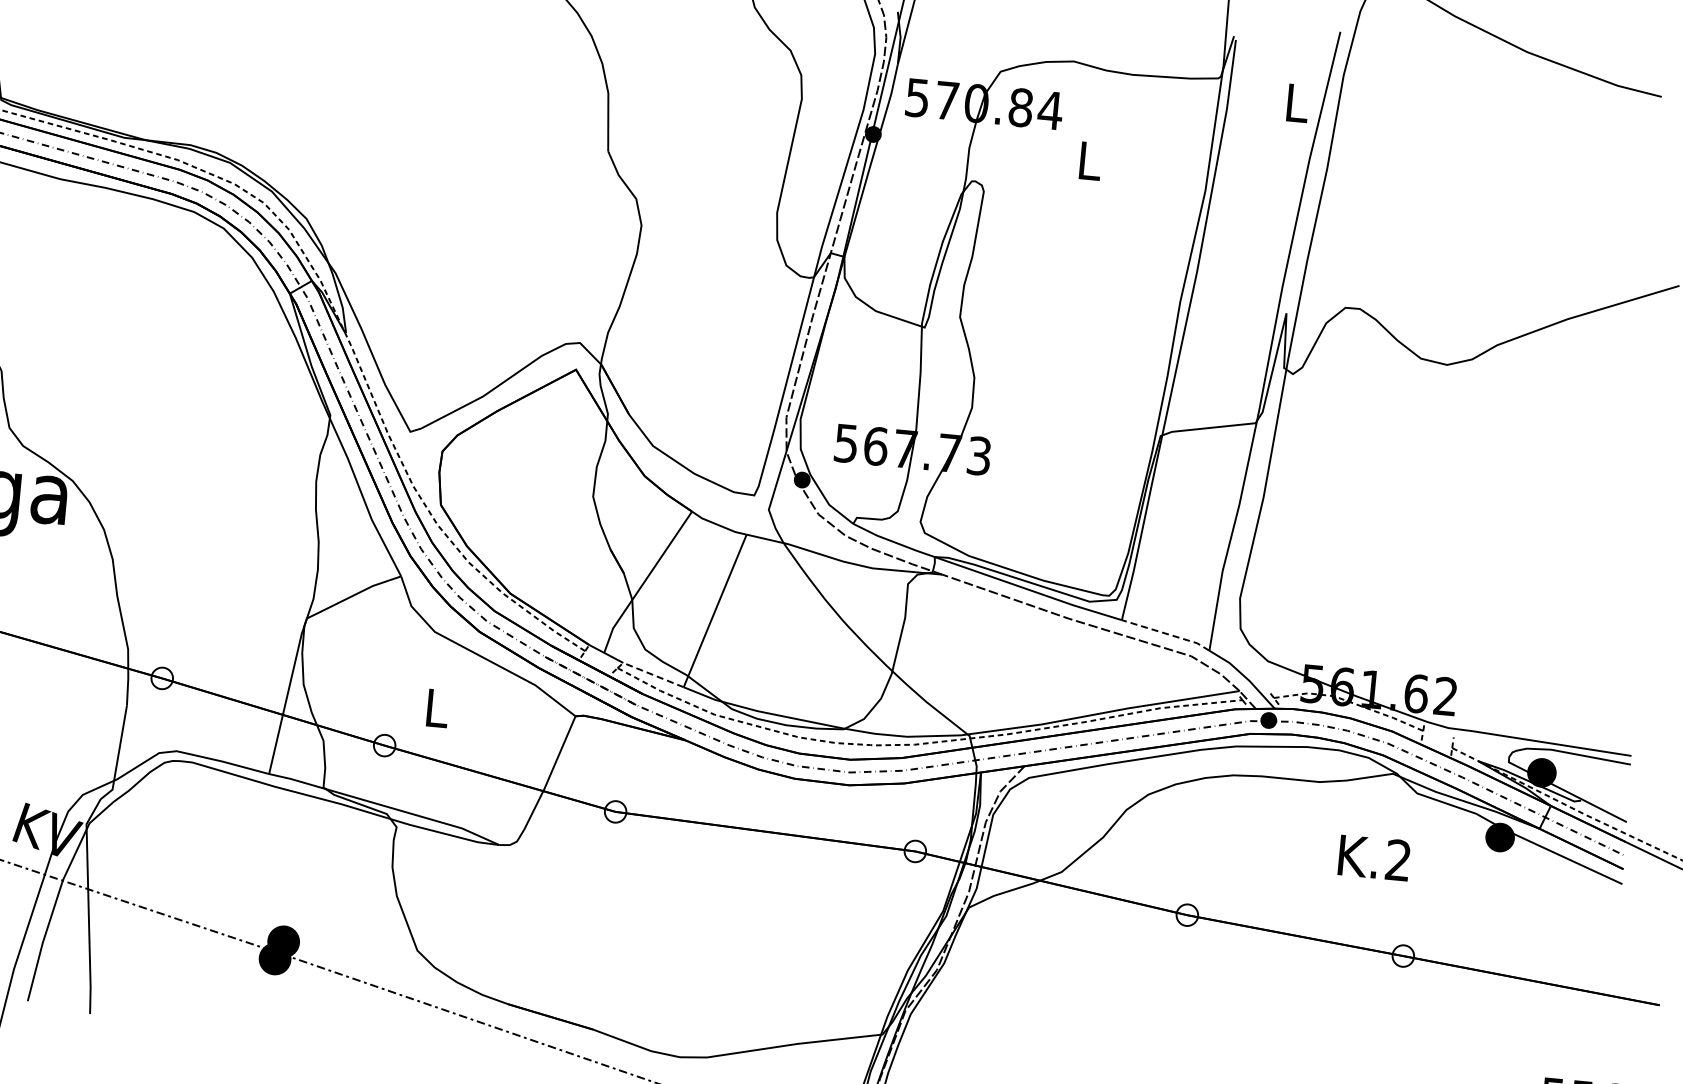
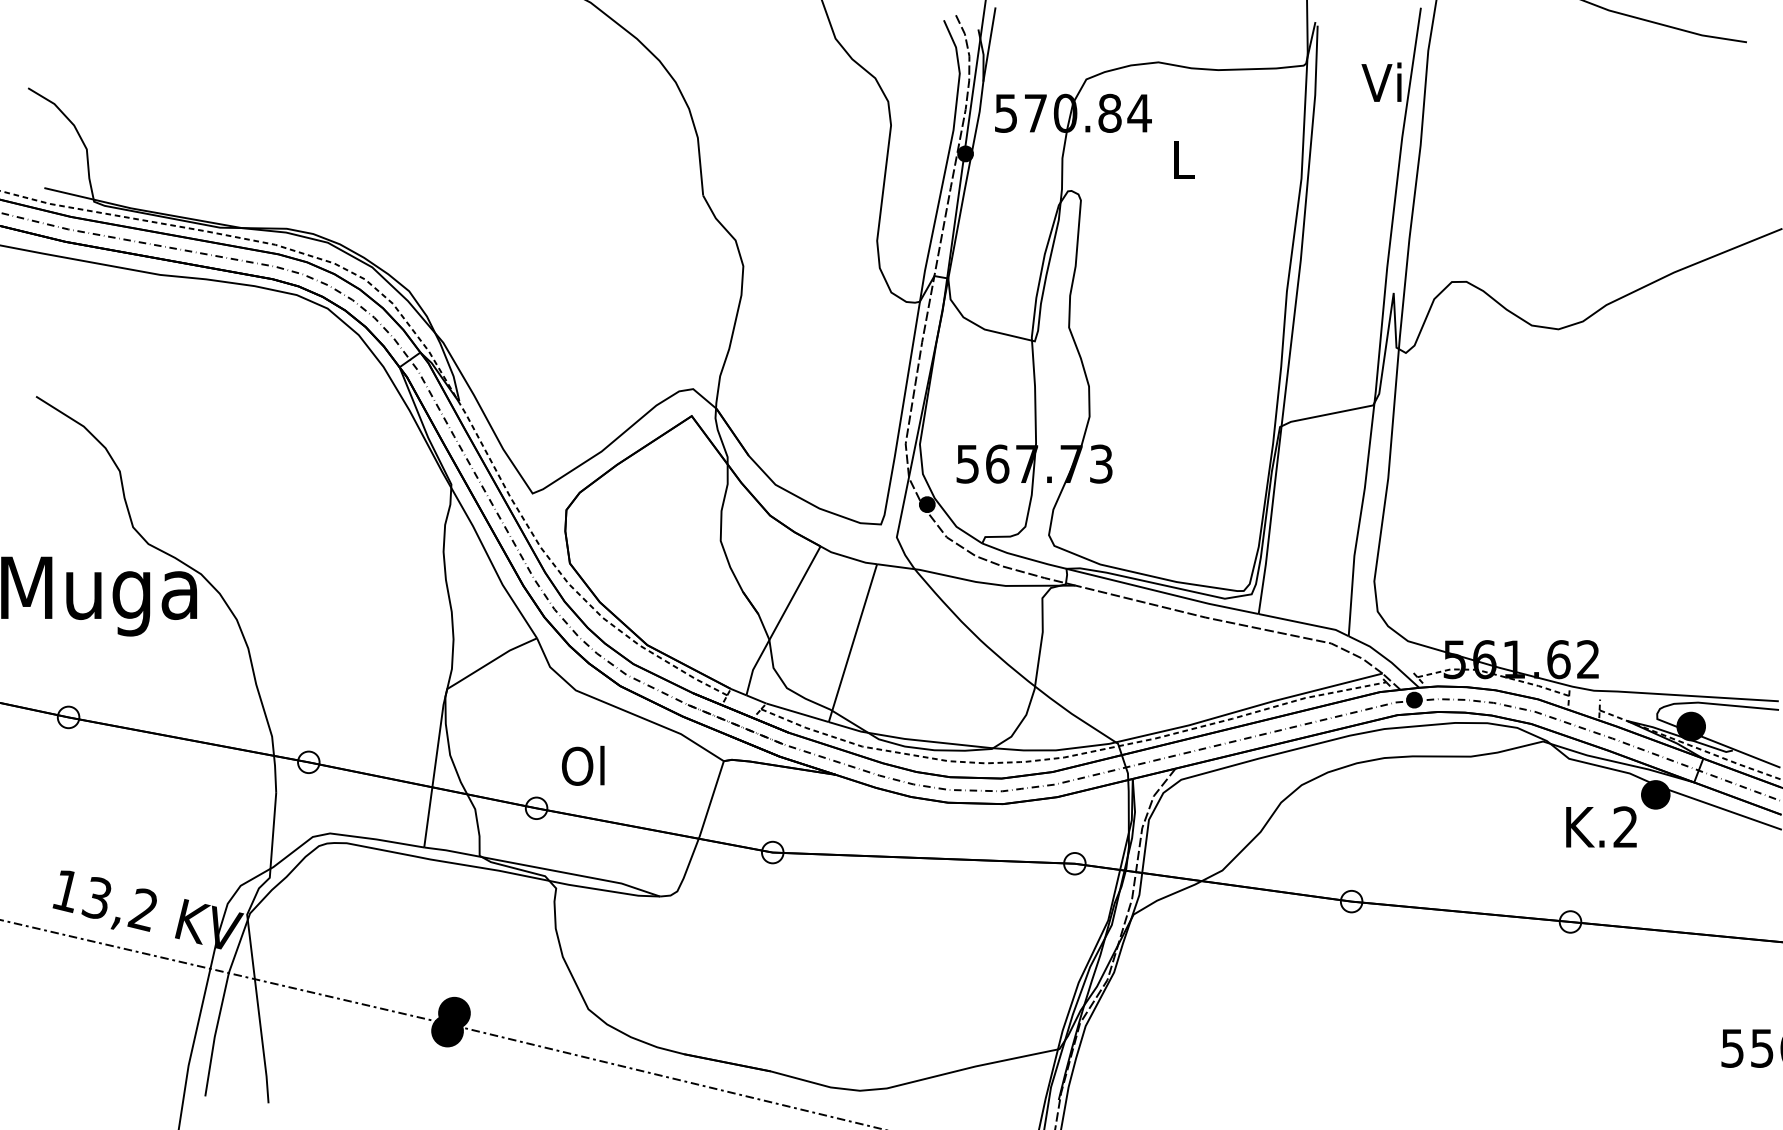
text: (1294, 101) -> (1381, 81), L -> Vi
line: (1166, 633) -> (1304, 623), dashed -> solid
line: (653, 674) -> (797, 712), dashed -> solid
text: (434, 707) -> (582, 765), L -> Ol
text: (1374, 857) -> (1601, 826), moved

